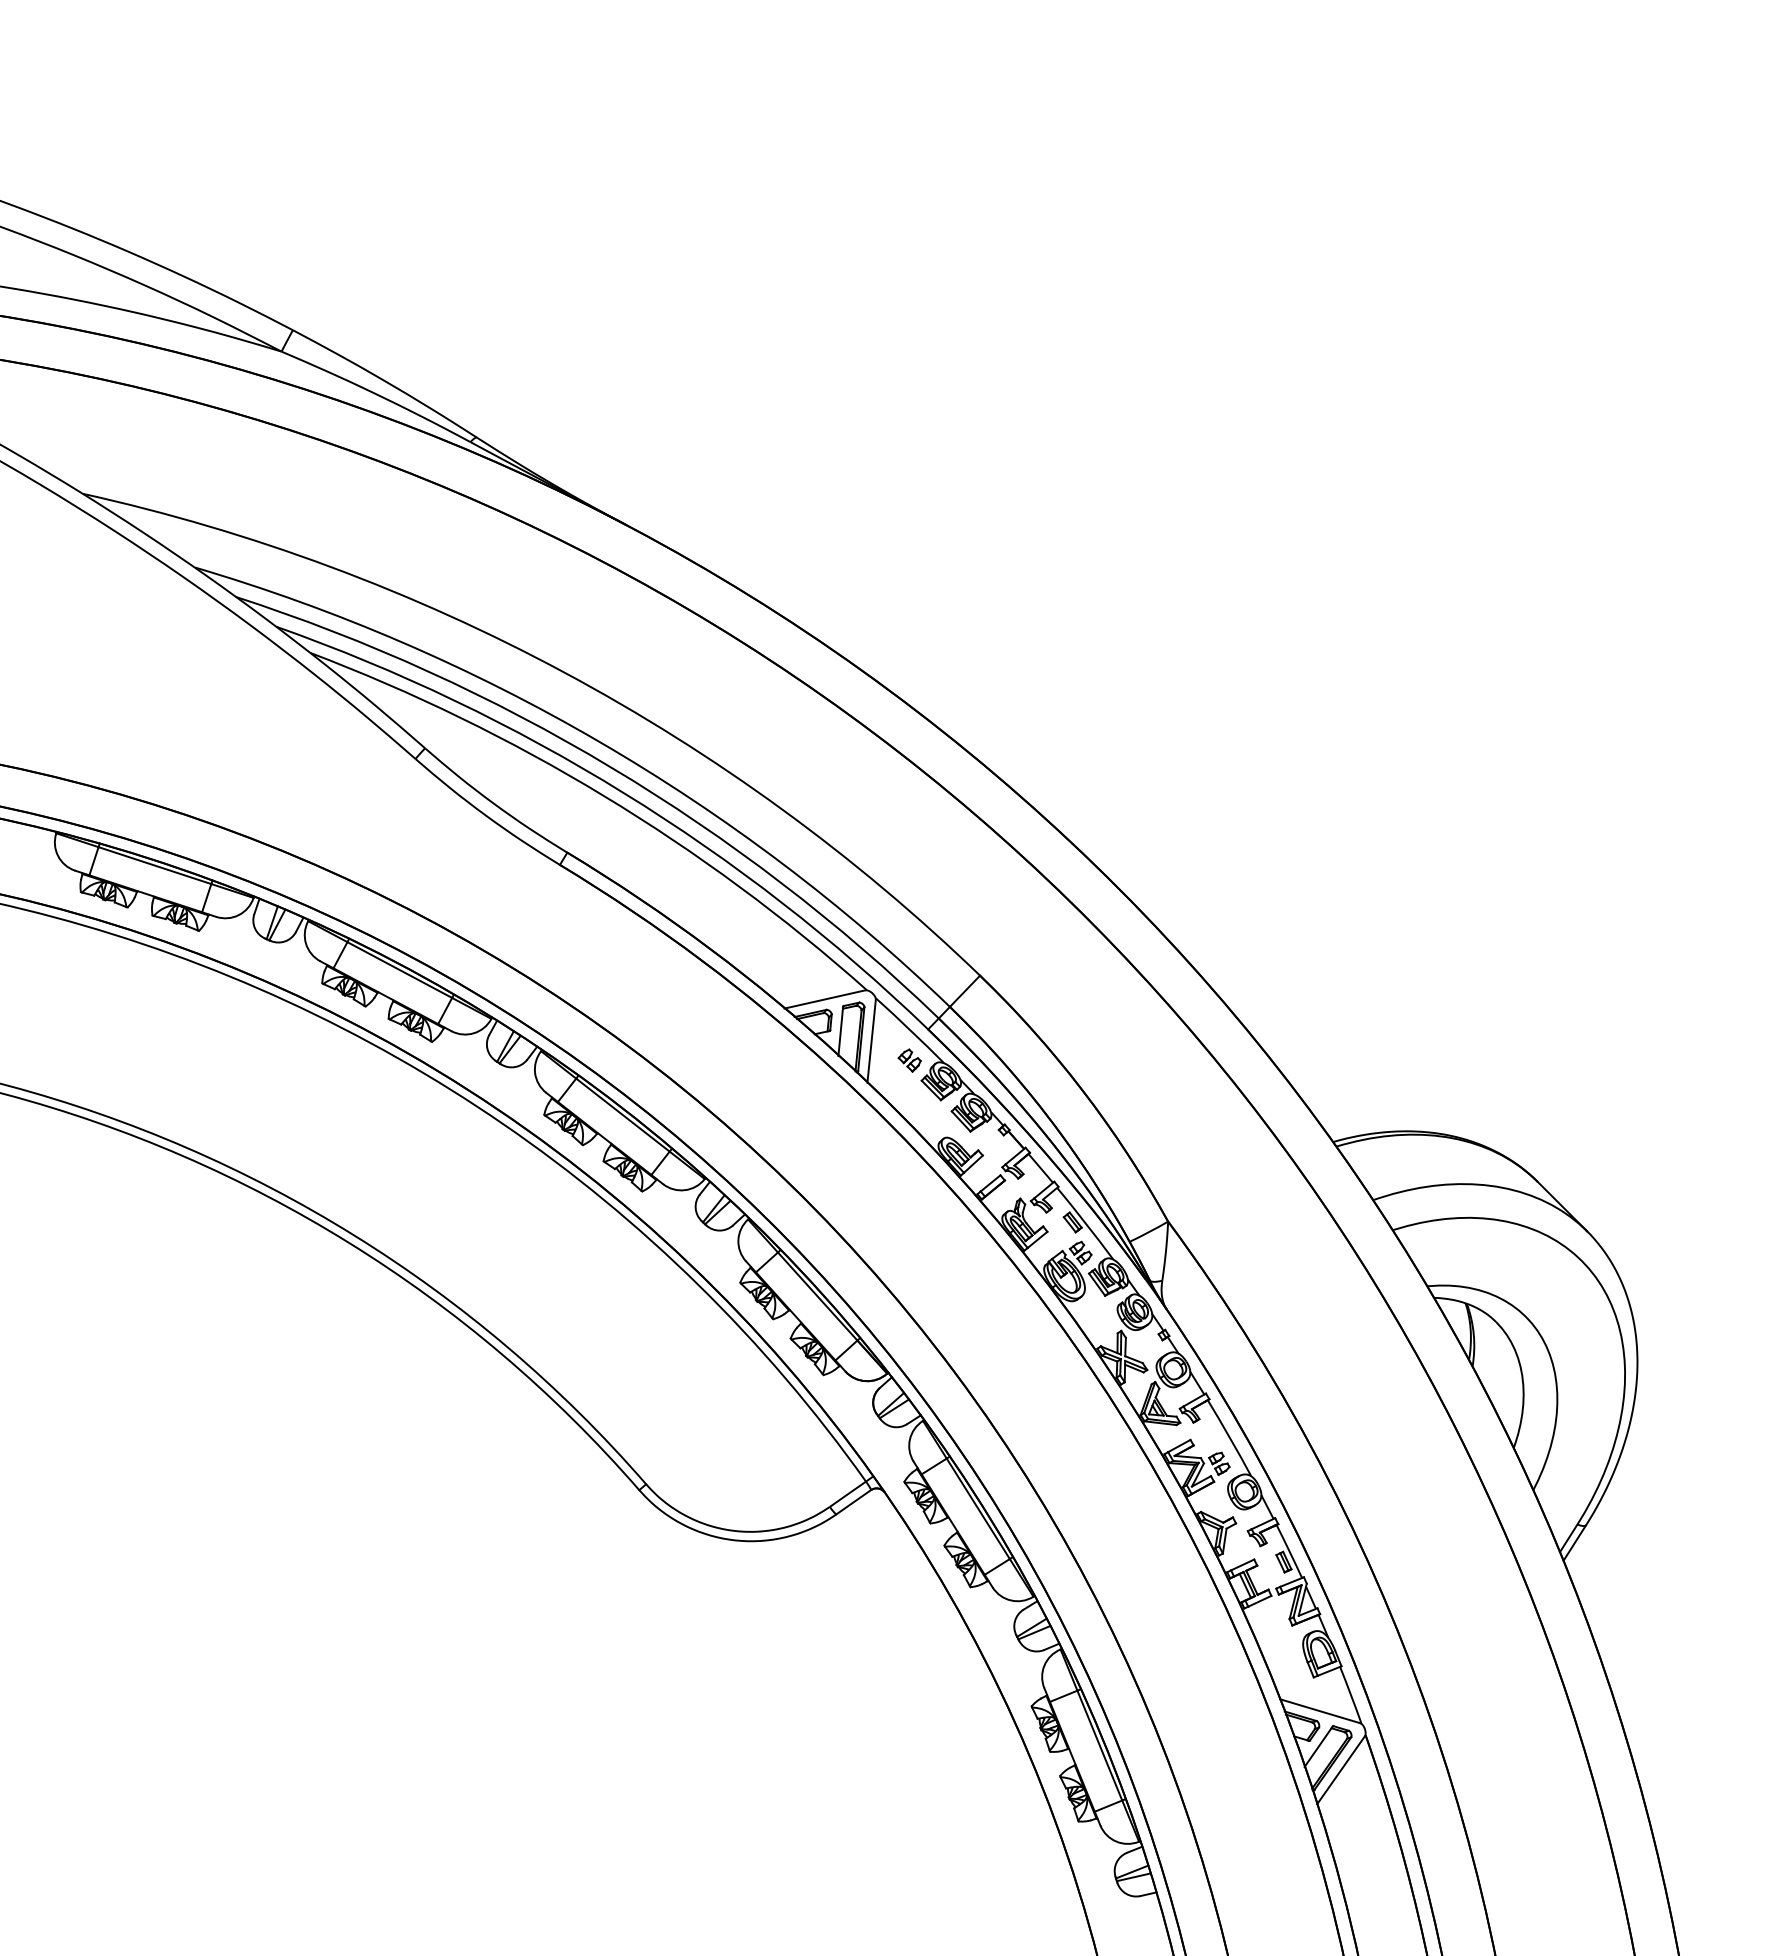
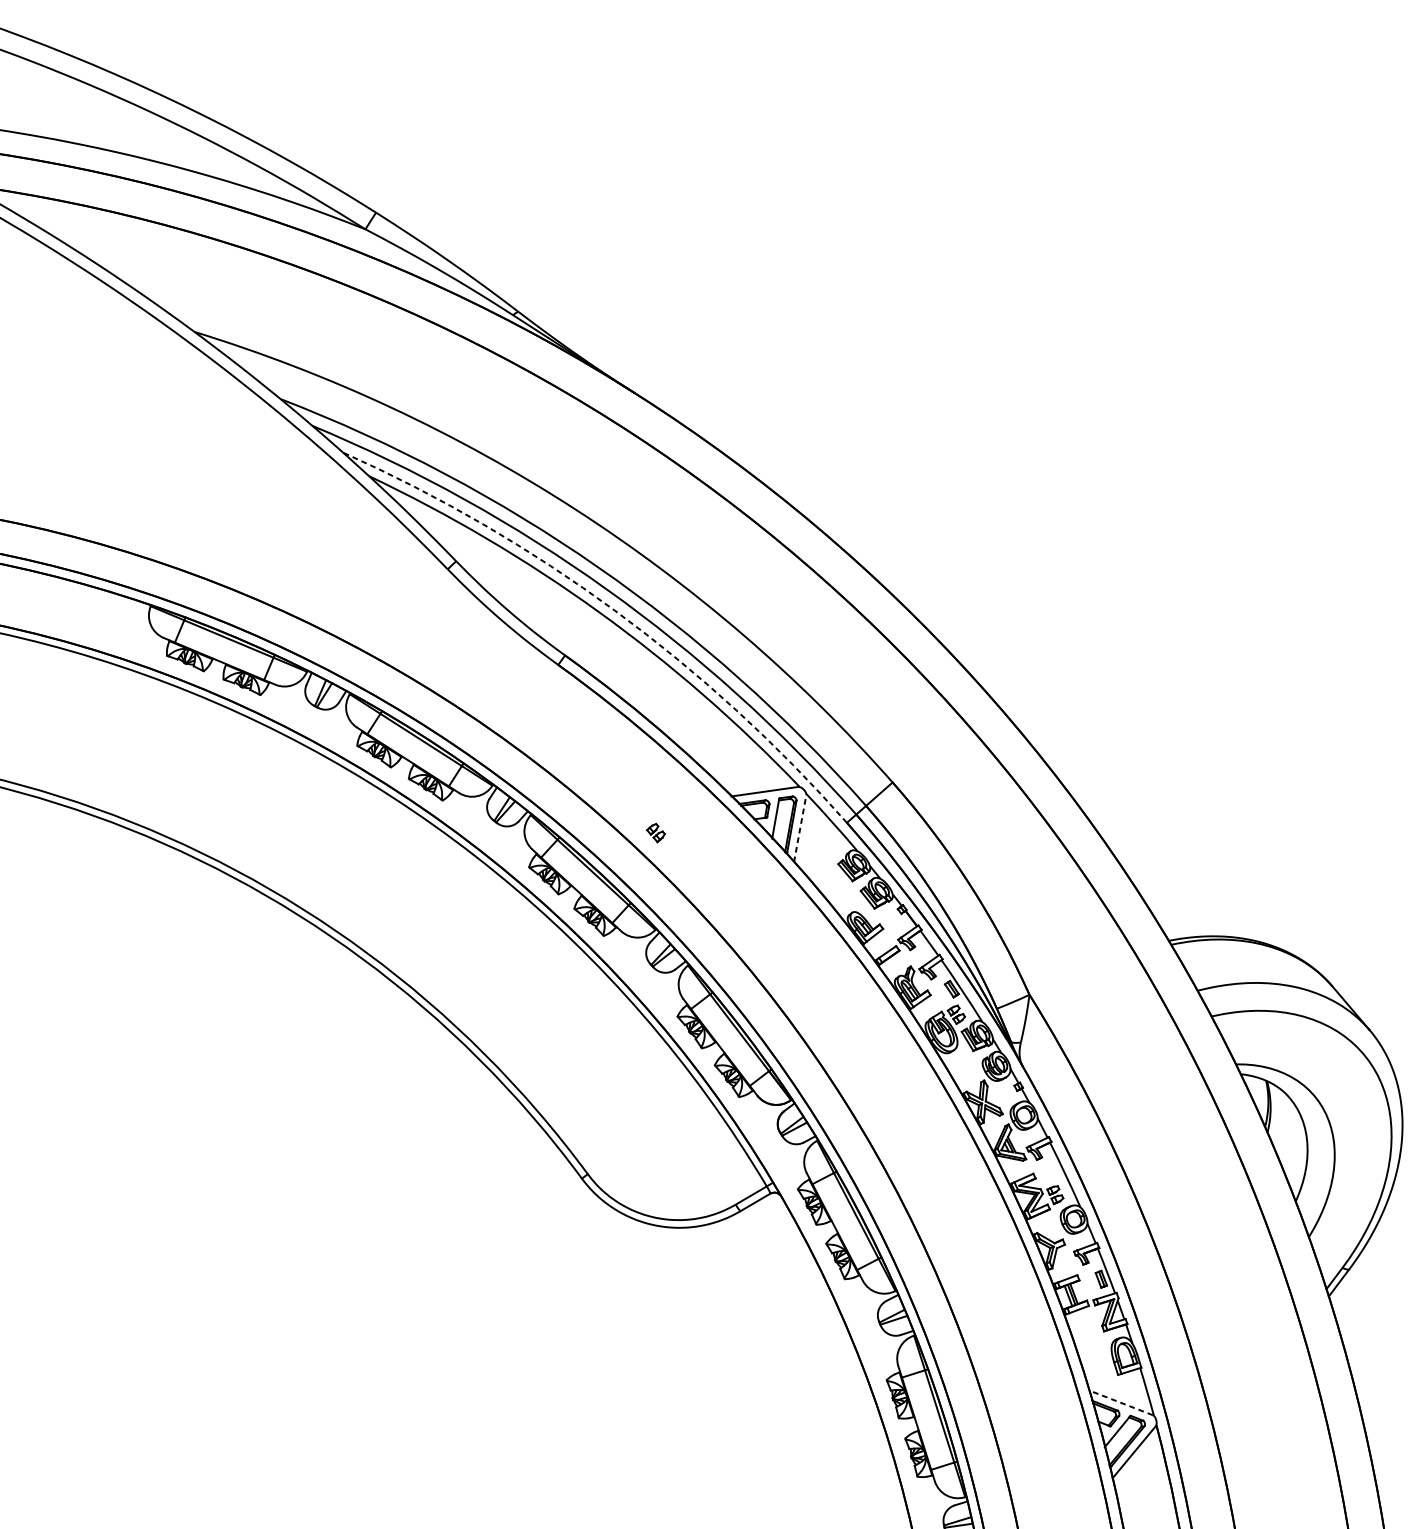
arc: (623, 793) -> (614, 611), solid -> dashed
line: (871, 1041) -> (800, 828), solid -> dashed
part: (909, 1060) -> (655, 832), moved
line: (1320, 1711) -> (1121, 1403), solid -> dashed

